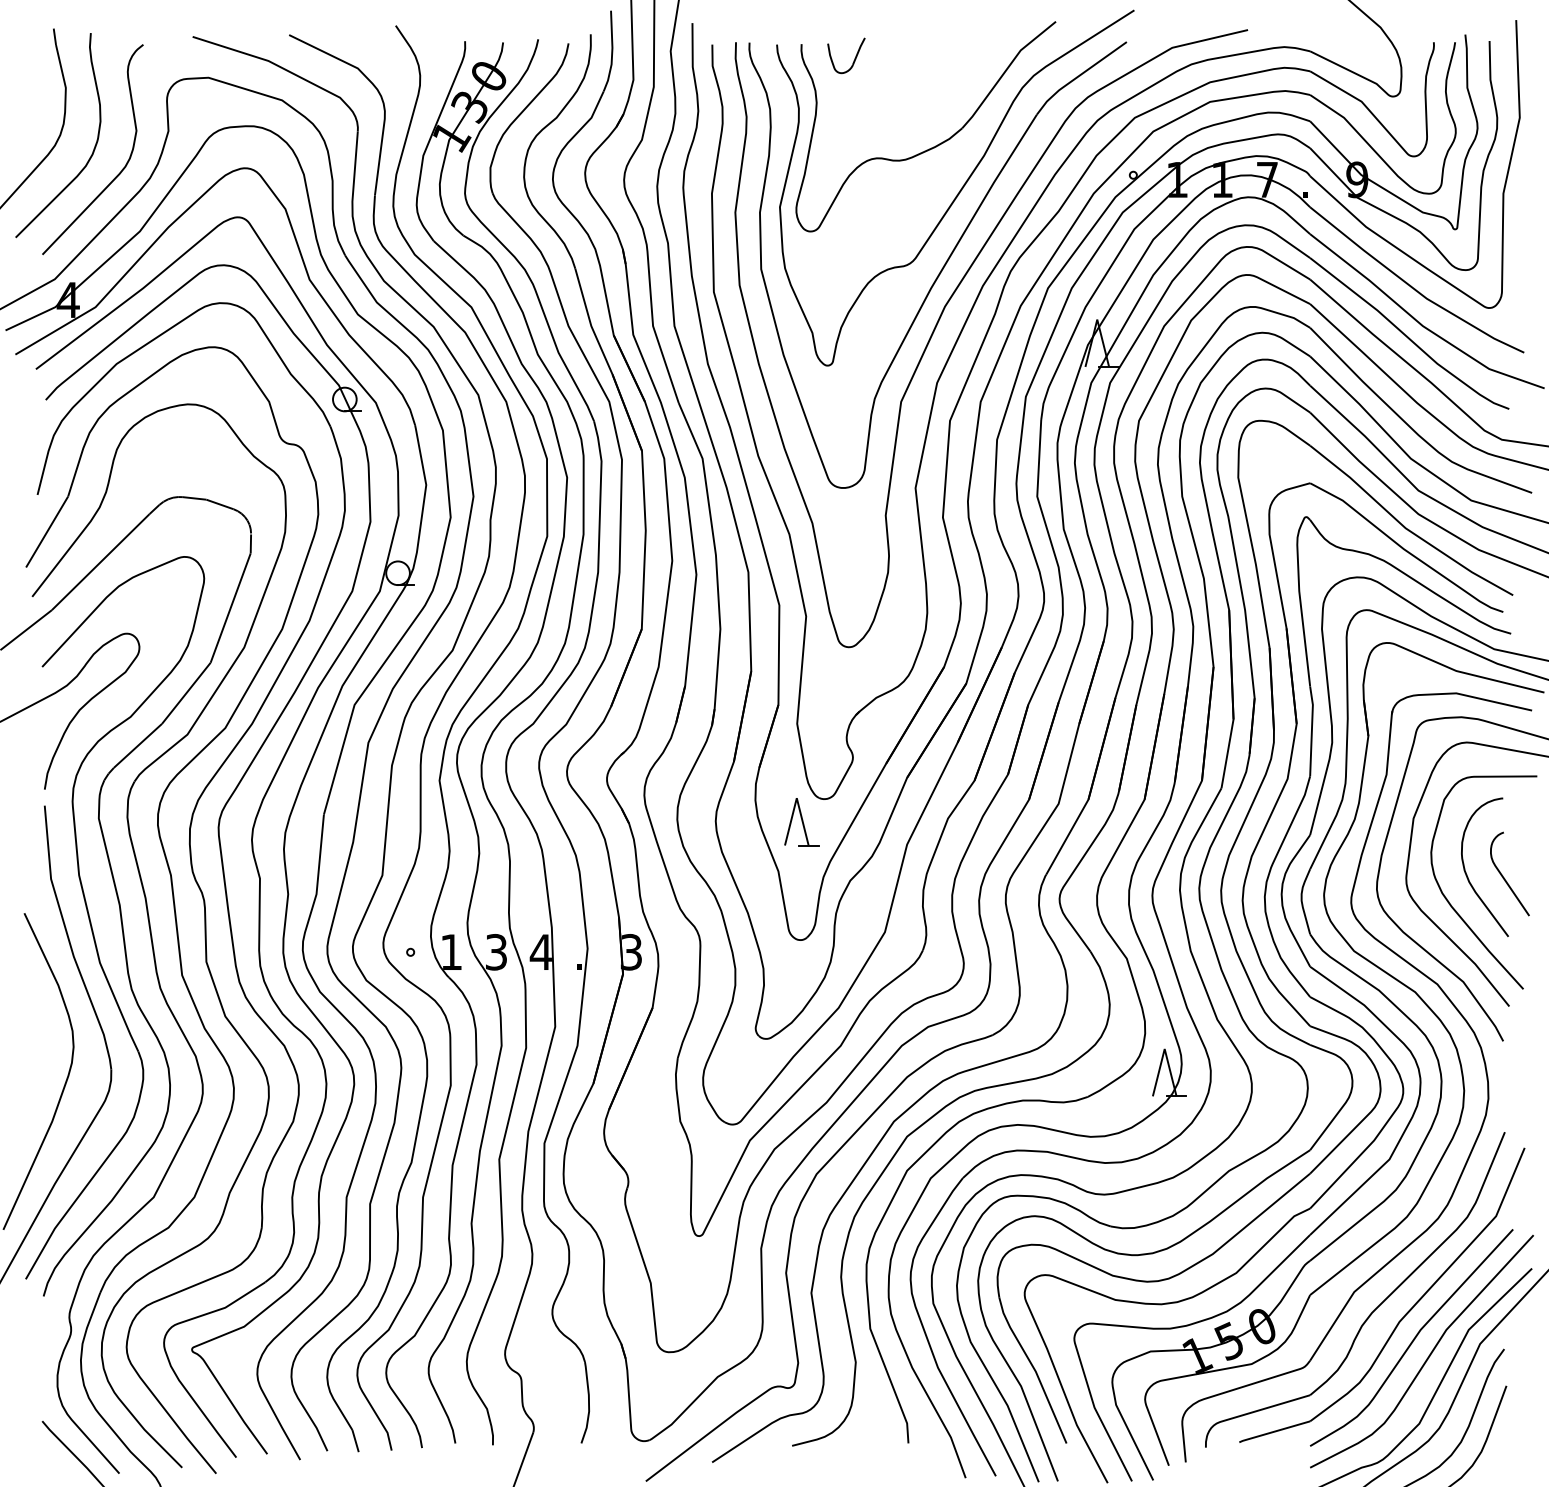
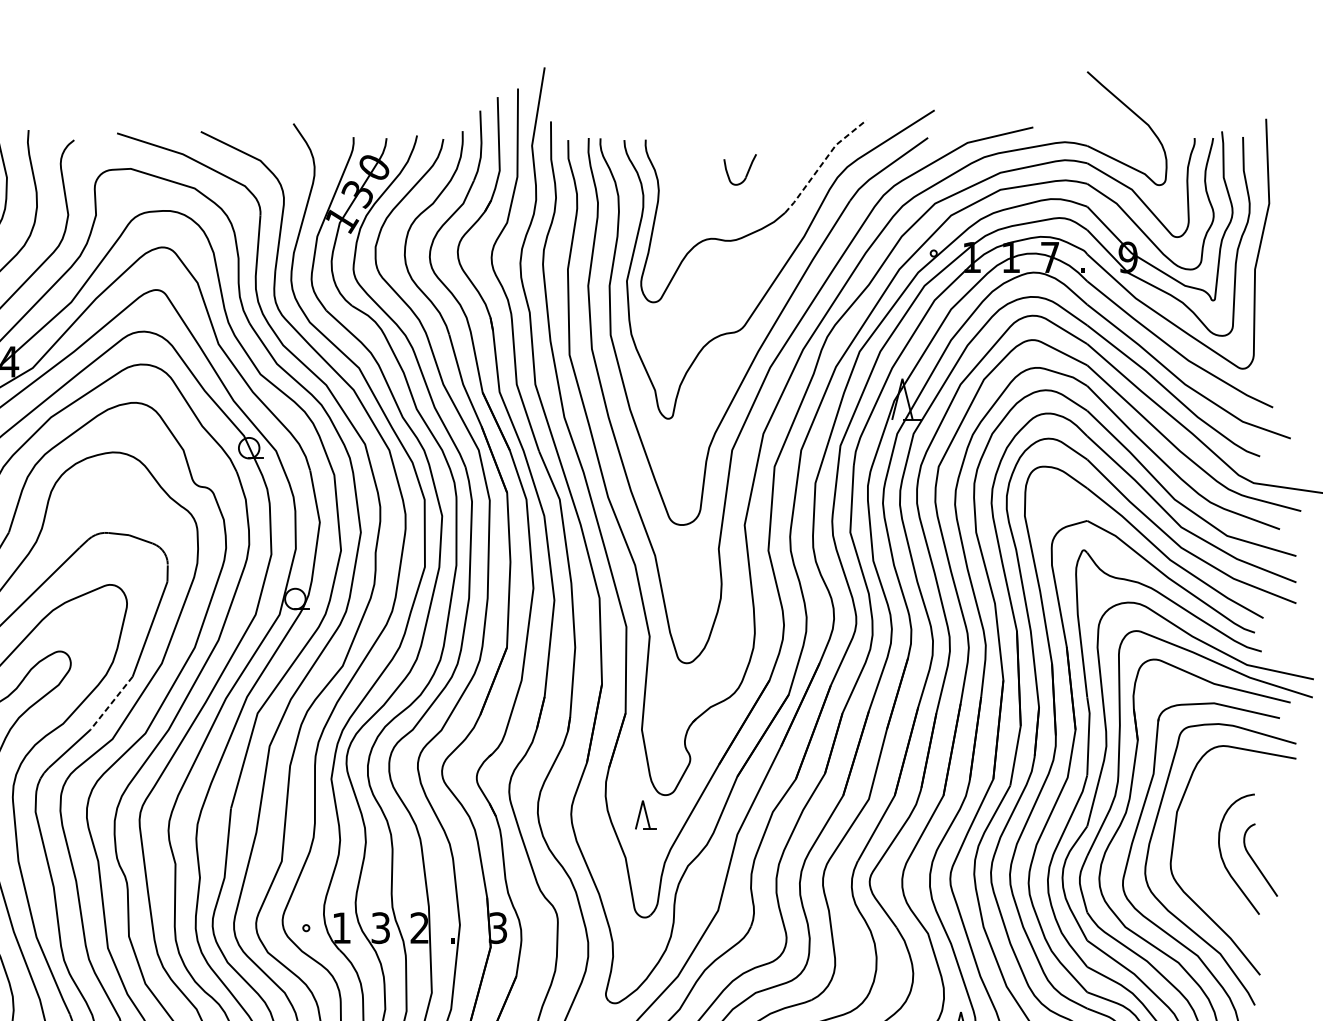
part: (854, 58) -> (747, 172), moved
line: (1005, 71) -> (822, 163), solid -> dashed
line: (186, 693) -> (111, 703), solid -> dashed
part: (801, 822) -> (645, 815), size x0.7
curve: (1451, 904) -> (1209, 886), removed
text: (540, 951) -> (419, 927), 4 -> 2

